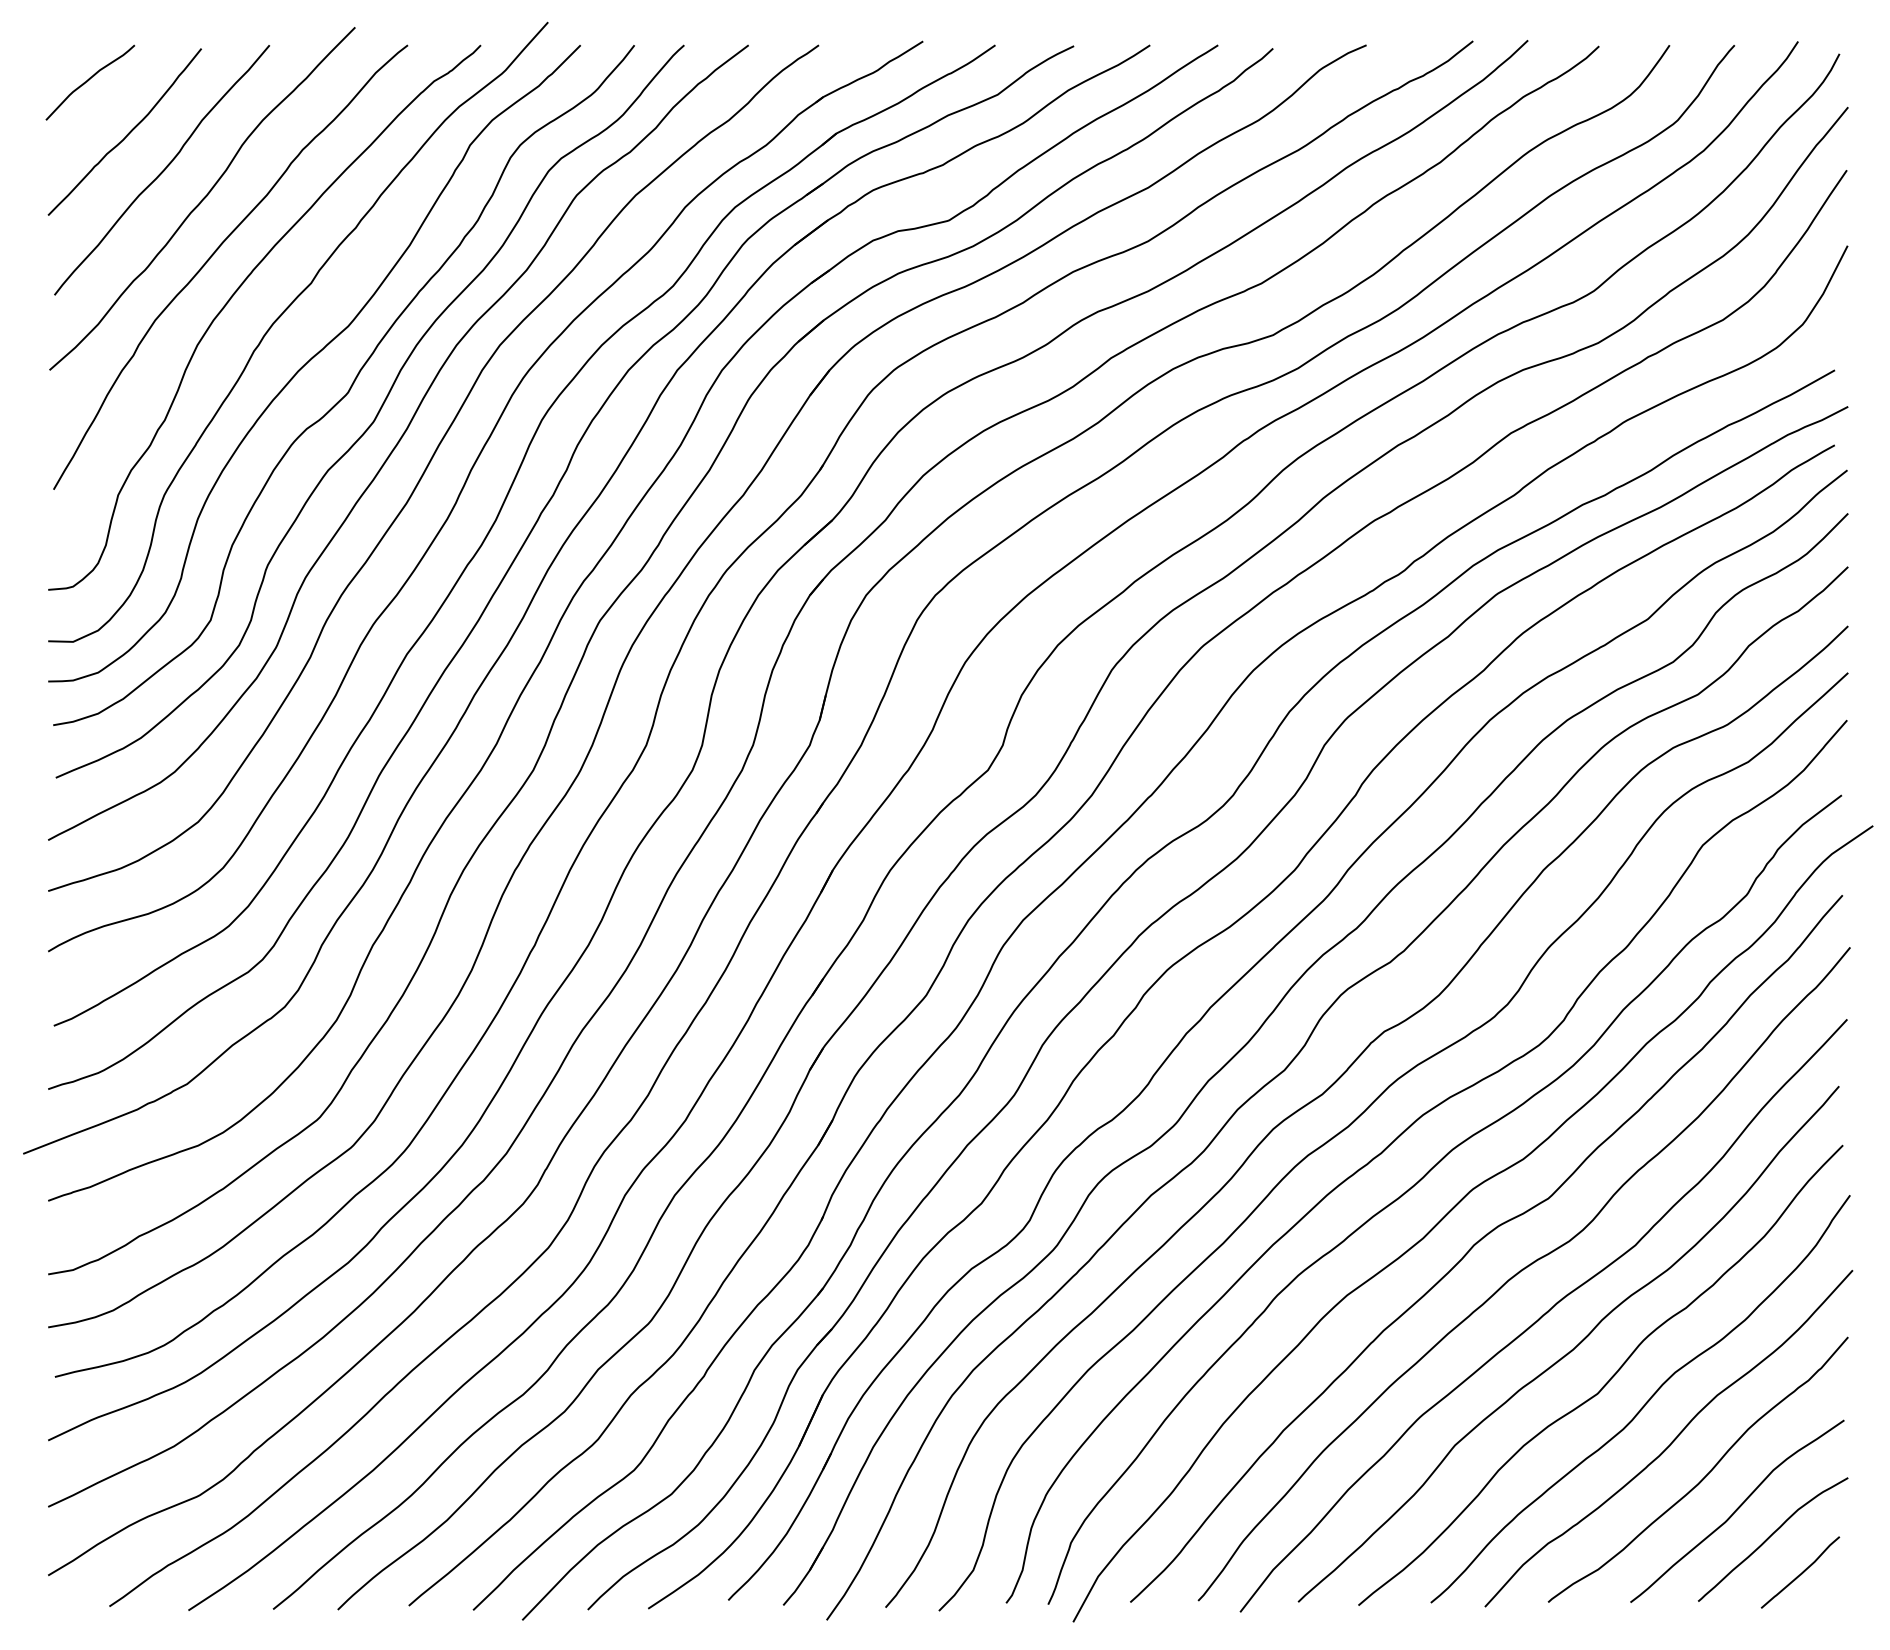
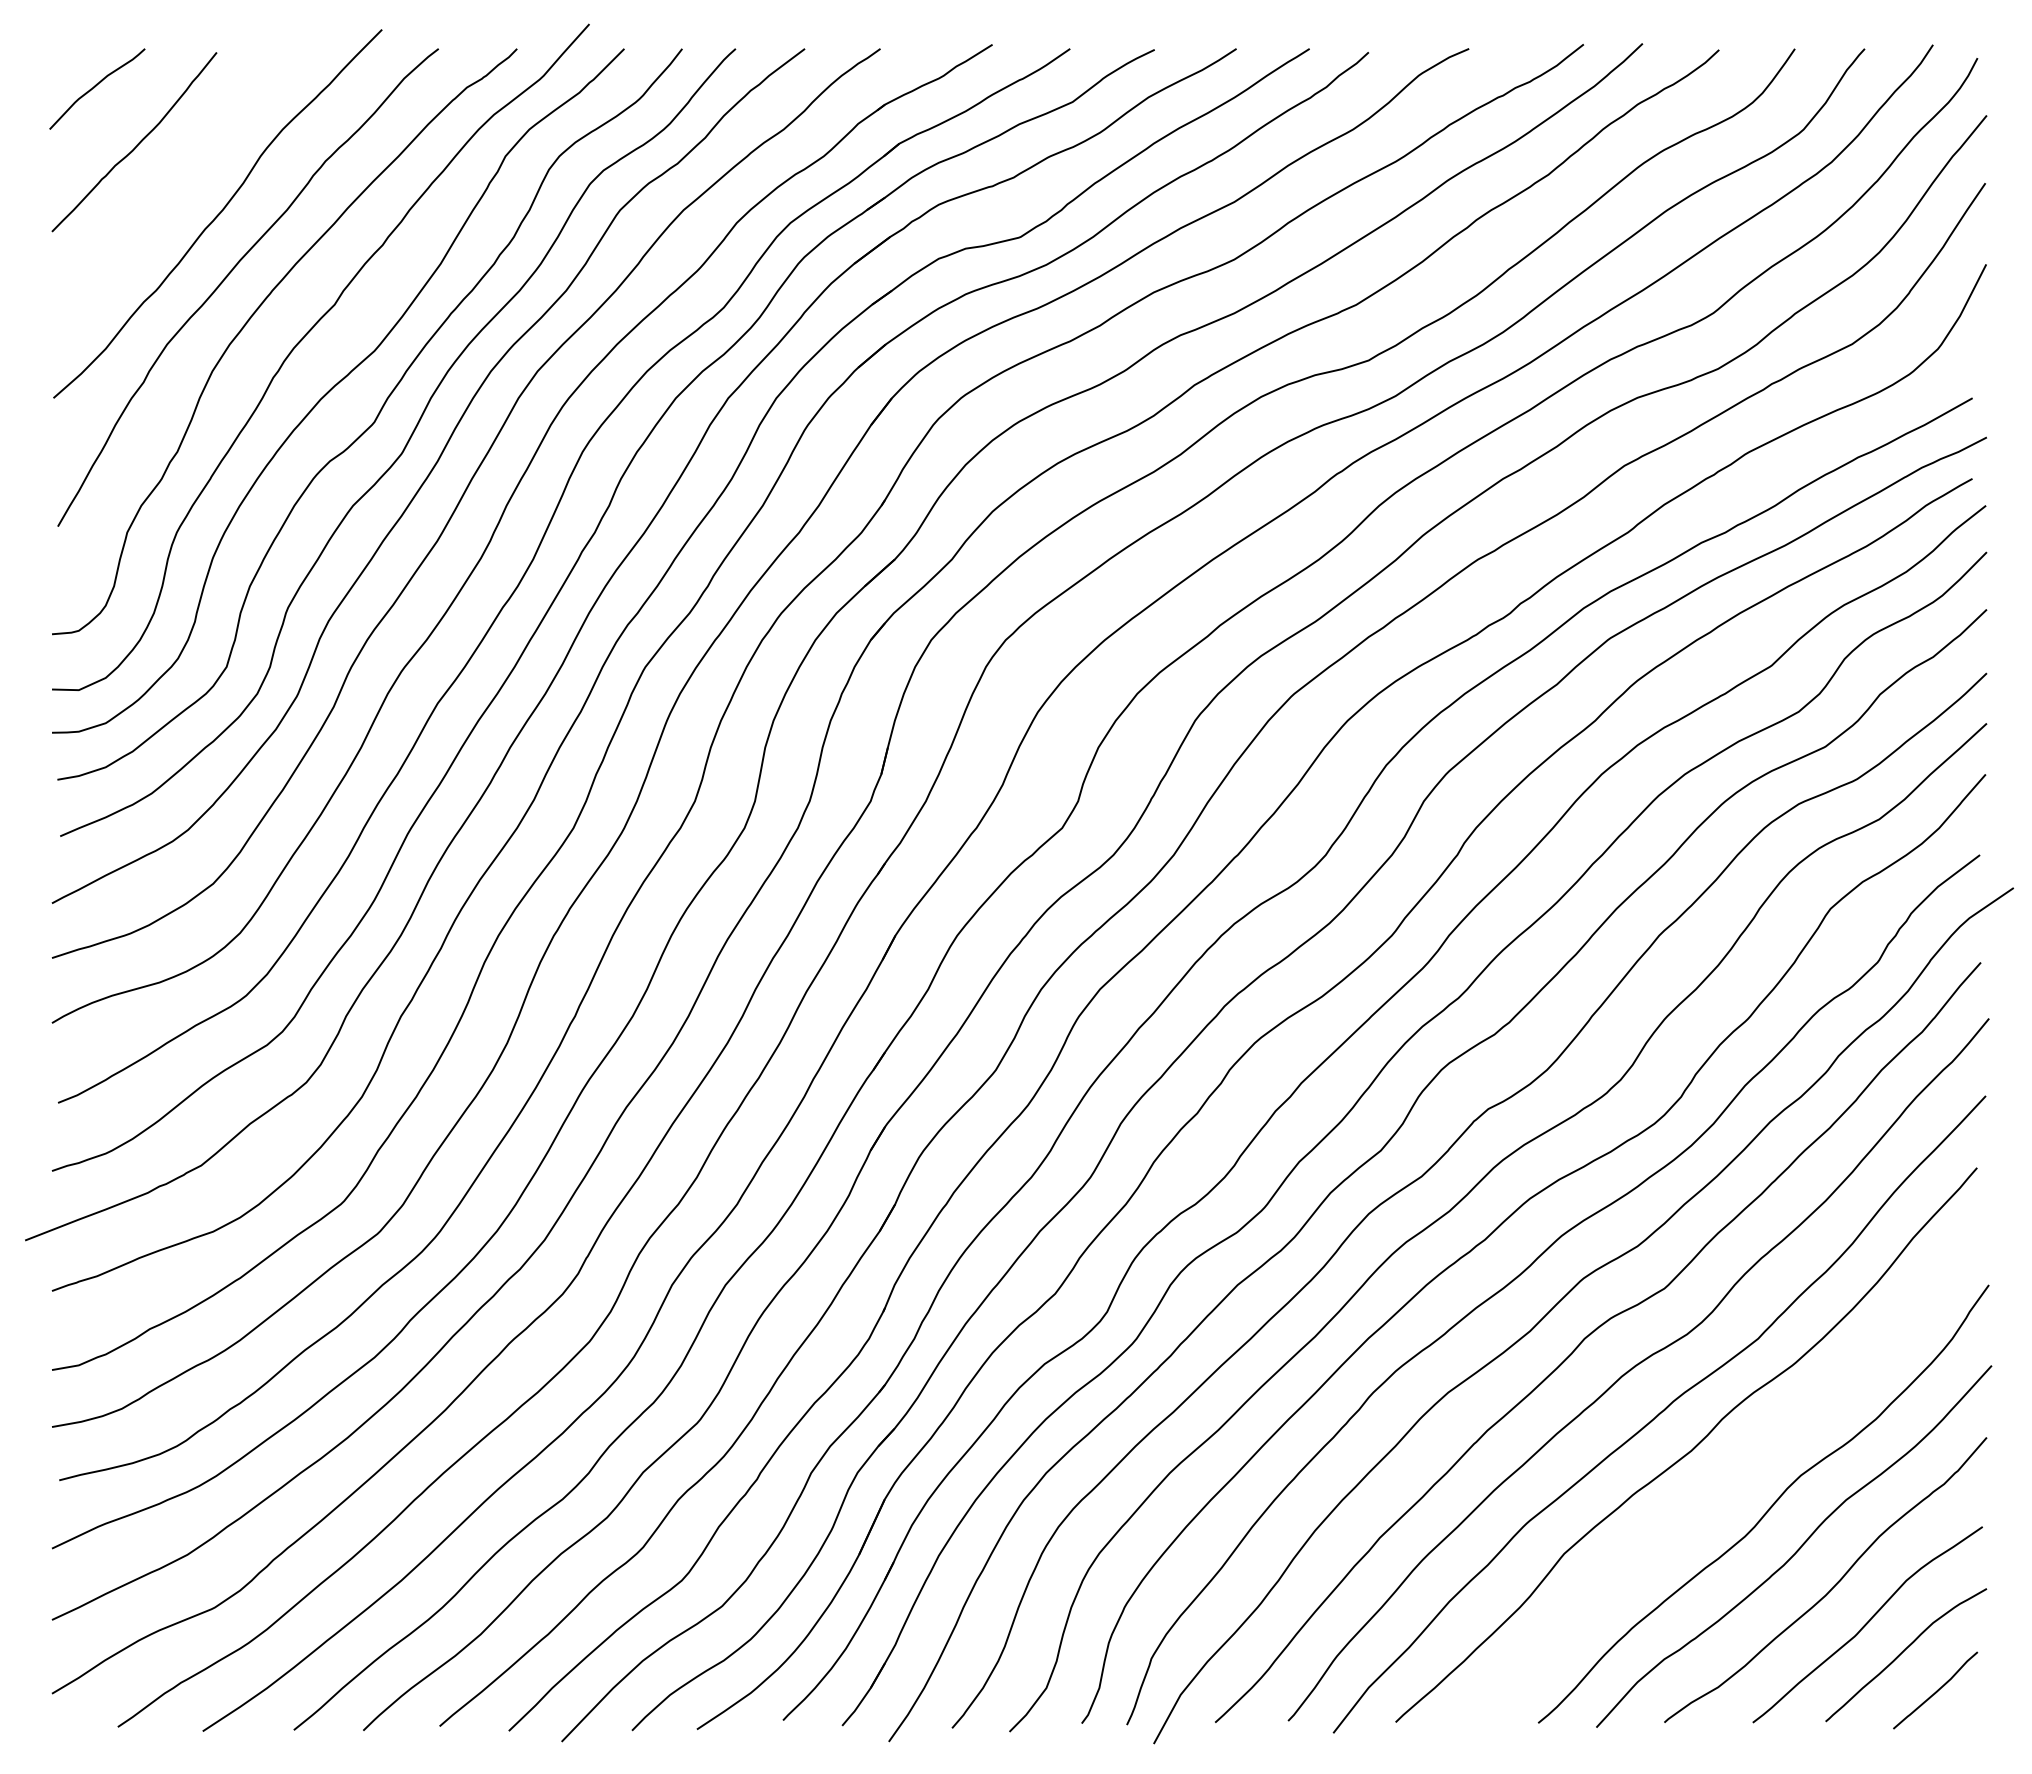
curve: (162, 170) -> (174, 183), removed
curve: (1607, 1381) -> (1728, 1485), removed

